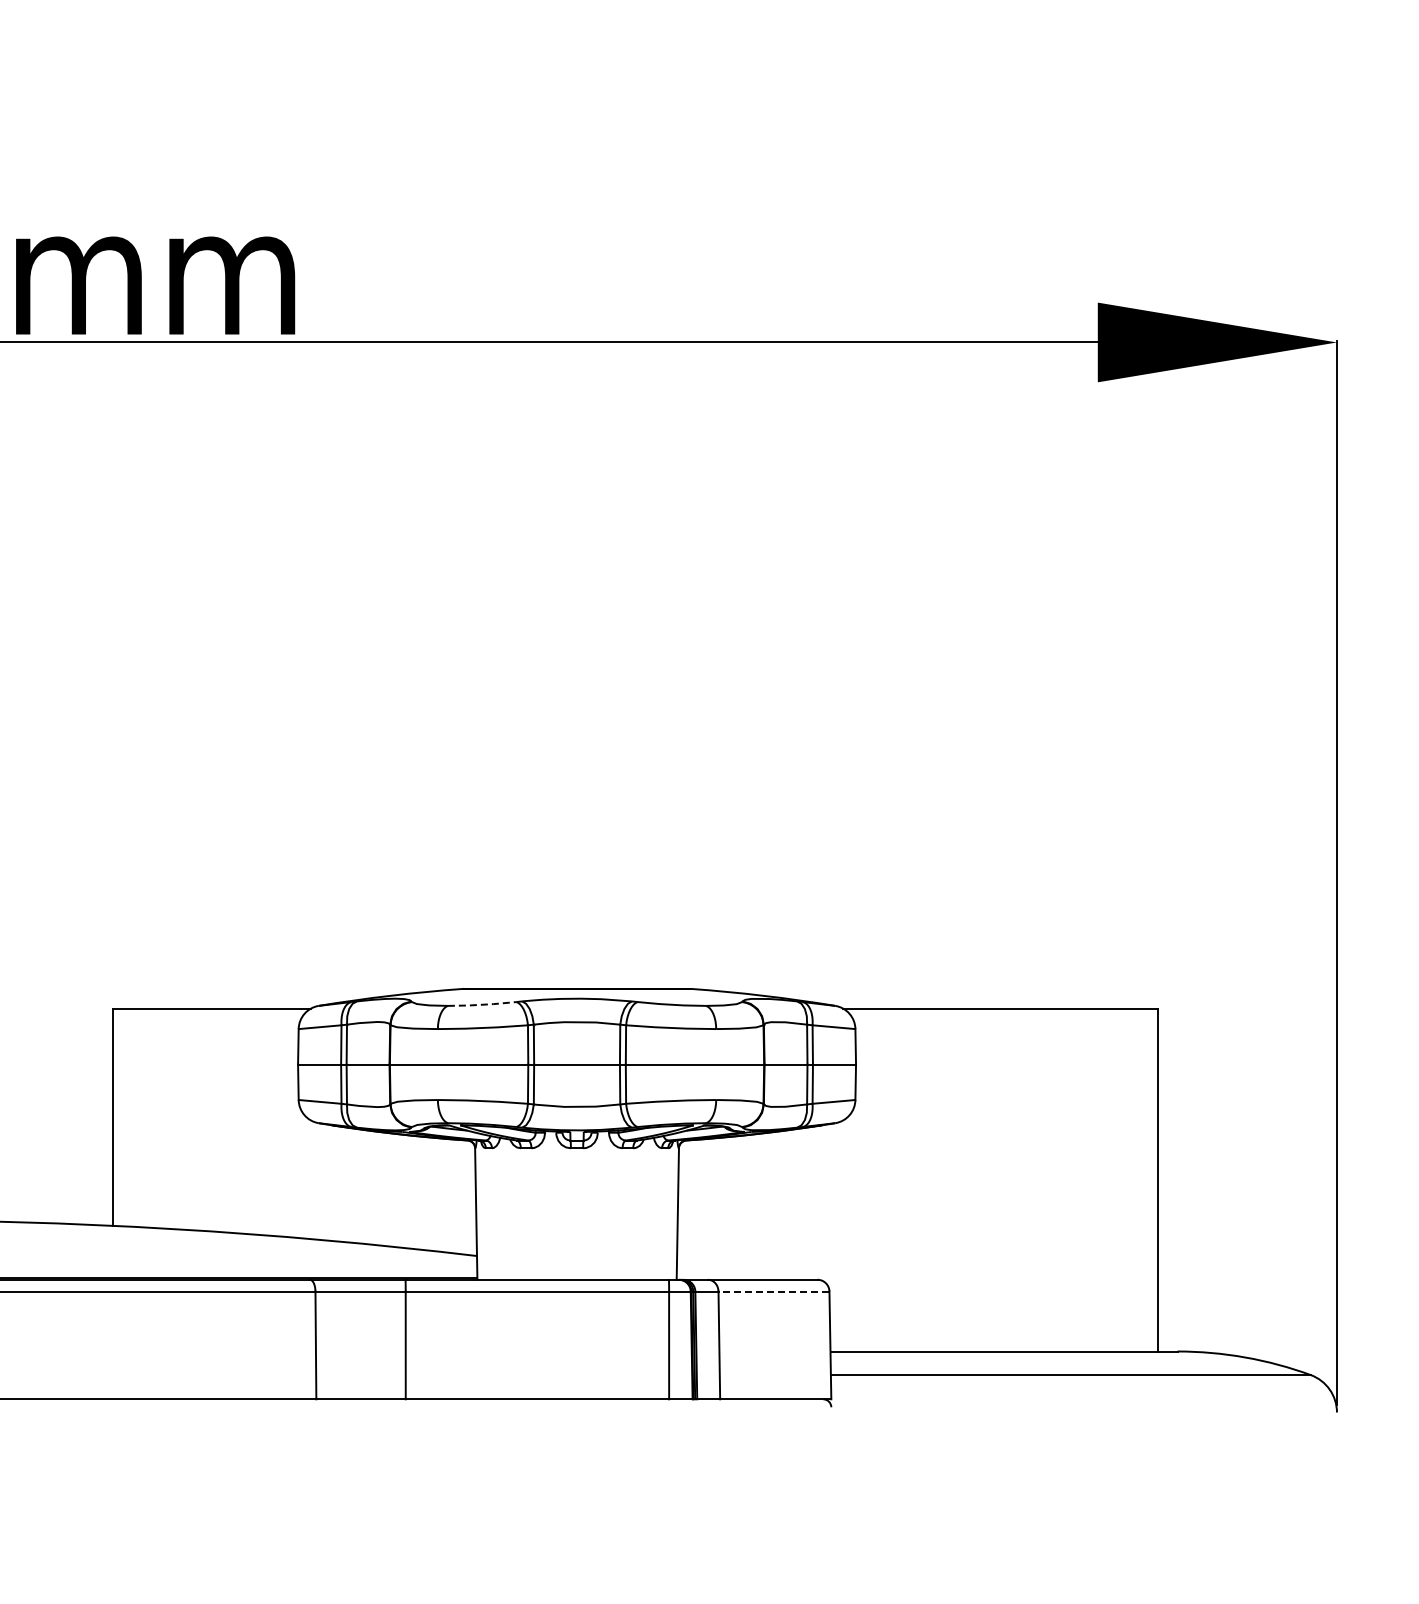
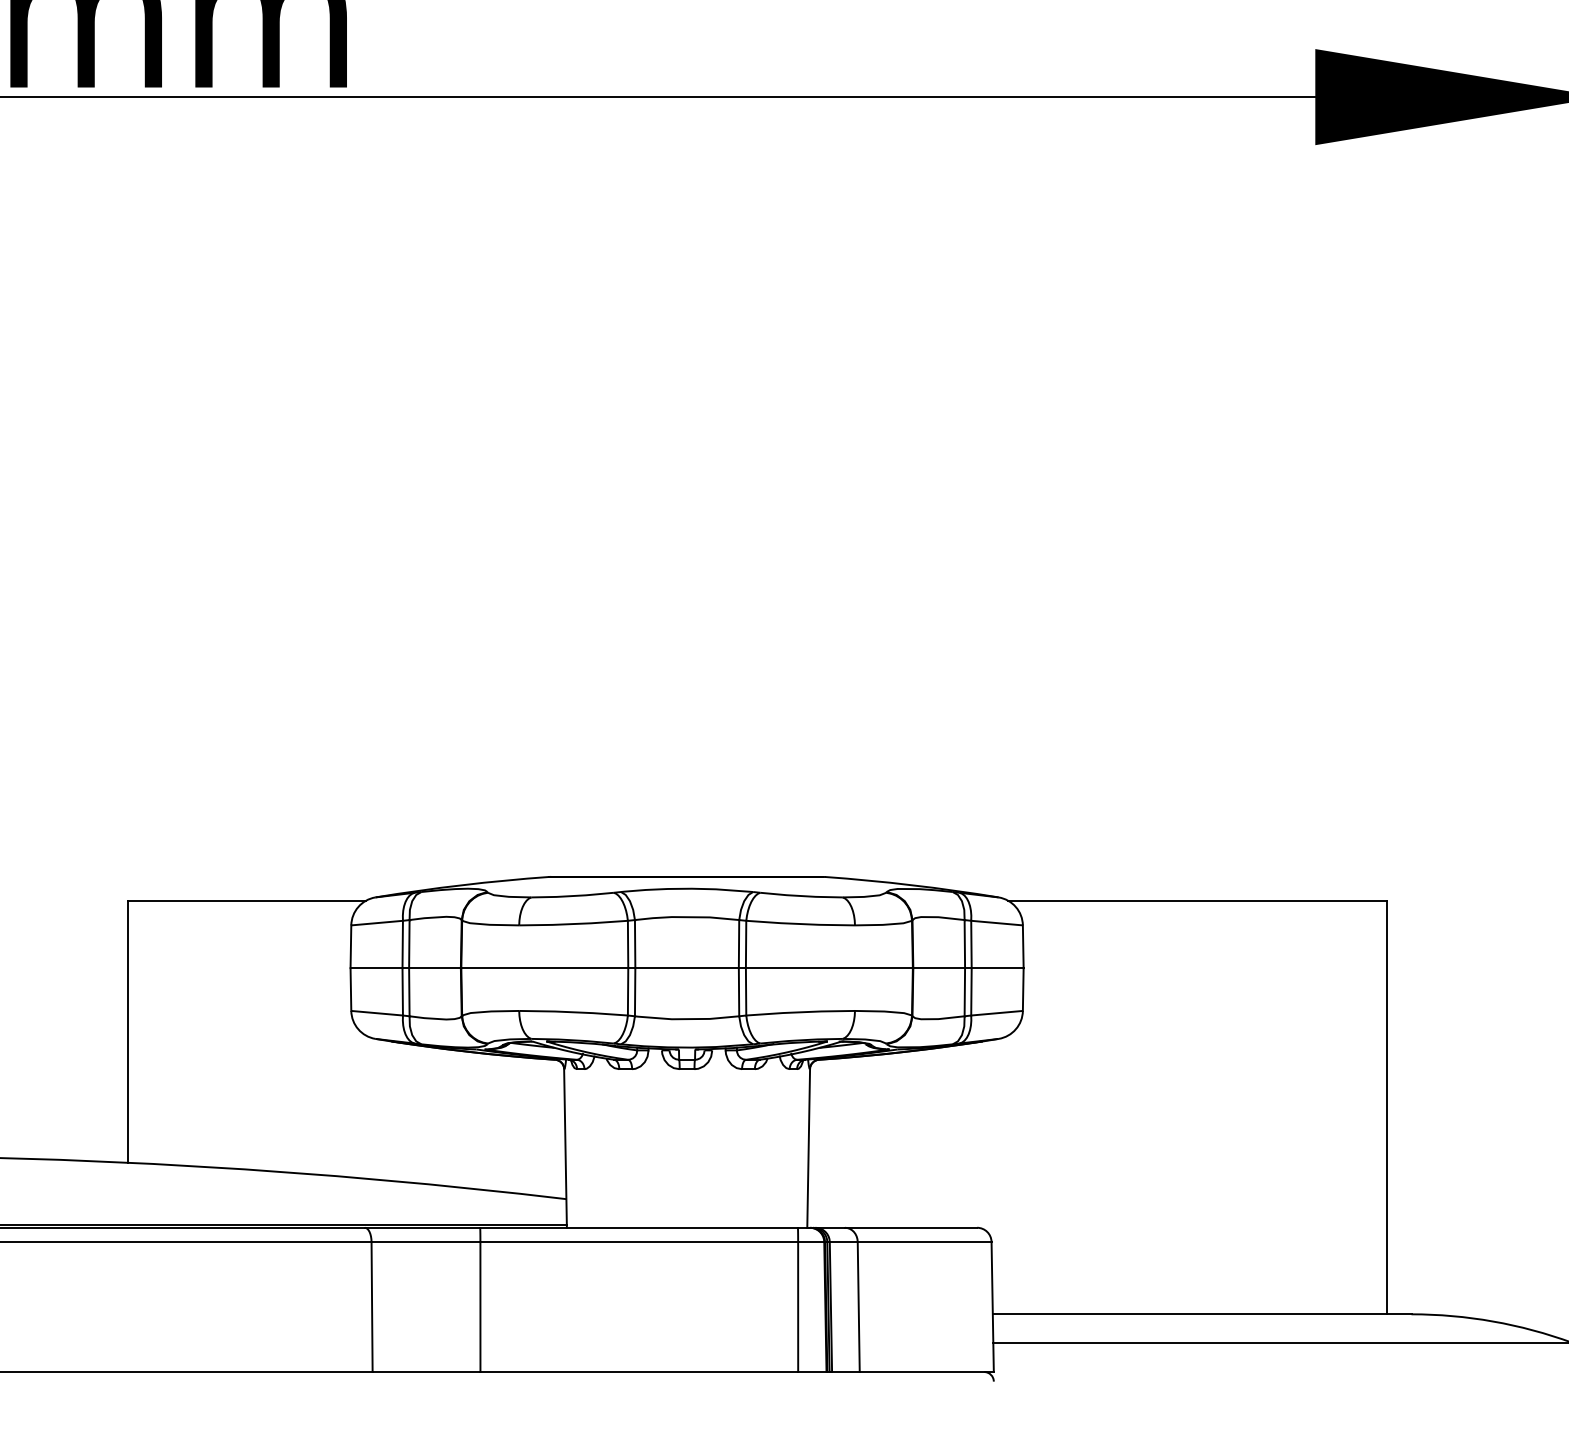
line: (482, 1004) -> (573, 895), dashed -> solid
line: (773, 1291) -> (924, 1241), dashed -> solid

